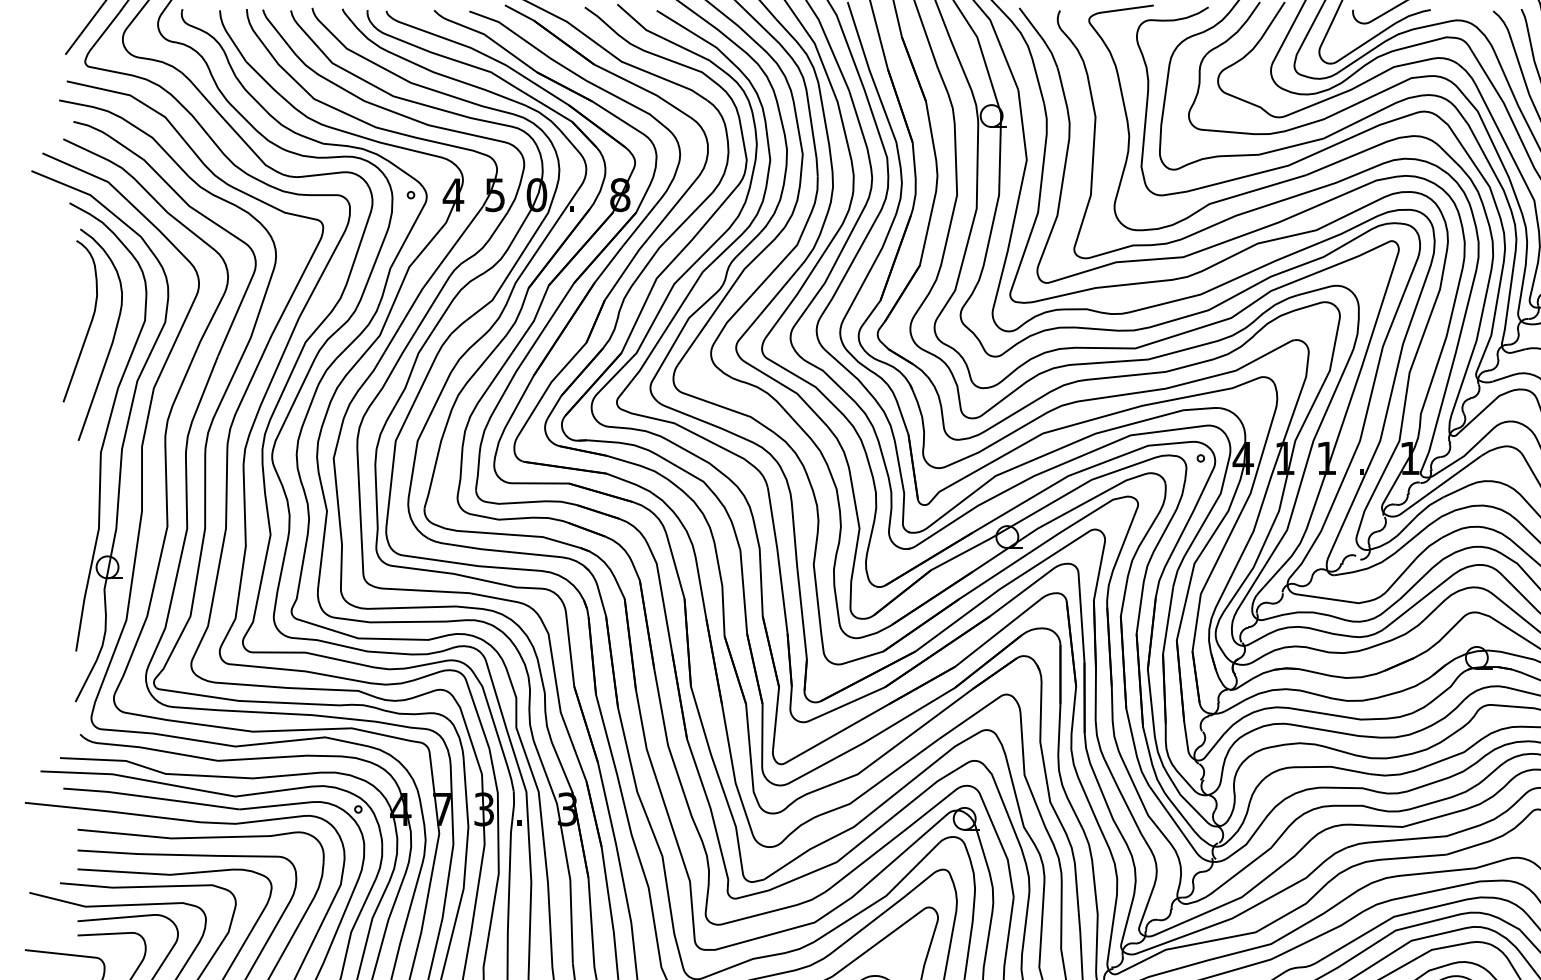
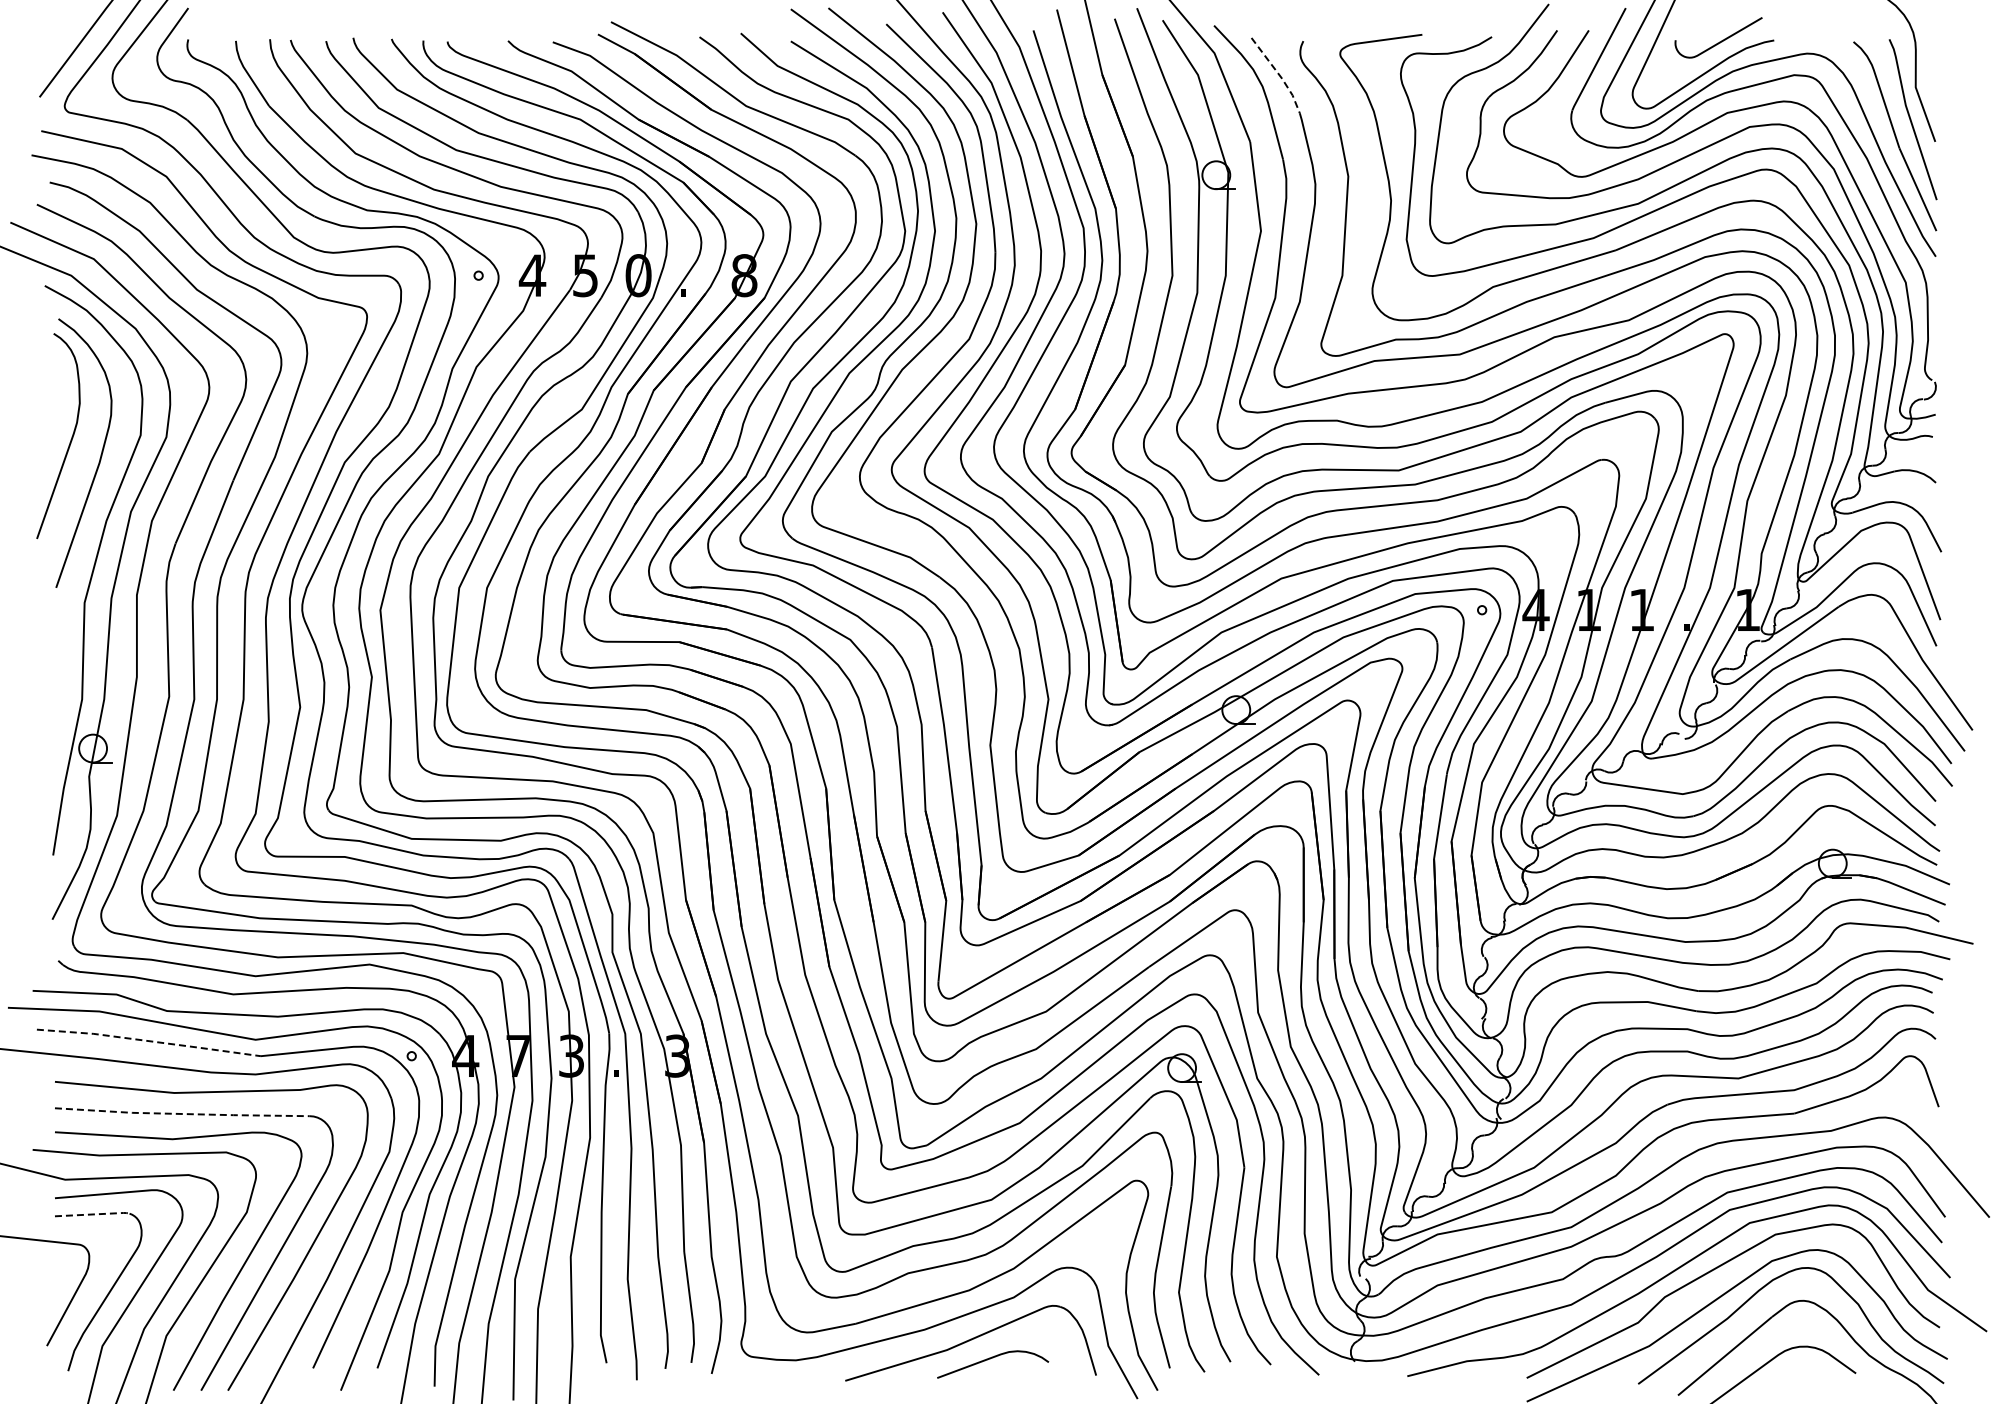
line: (1041, 36) -> (1279, 74), solid -> dashed
line: (151, 797) -> (149, 1041), solid -> dashed
line: (177, 855) -> (182, 1114), solid -> dashed
line: (107, 934) -> (93, 1214), solid -> dashed

